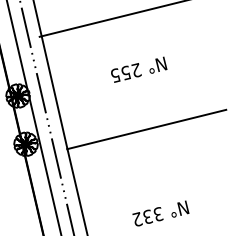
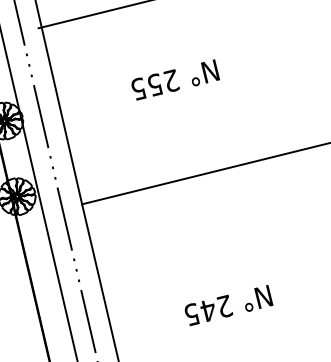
text: (139, 69) -> (176, 79), moved
text: (147, 216) -> (207, 309), 332 -> 245

